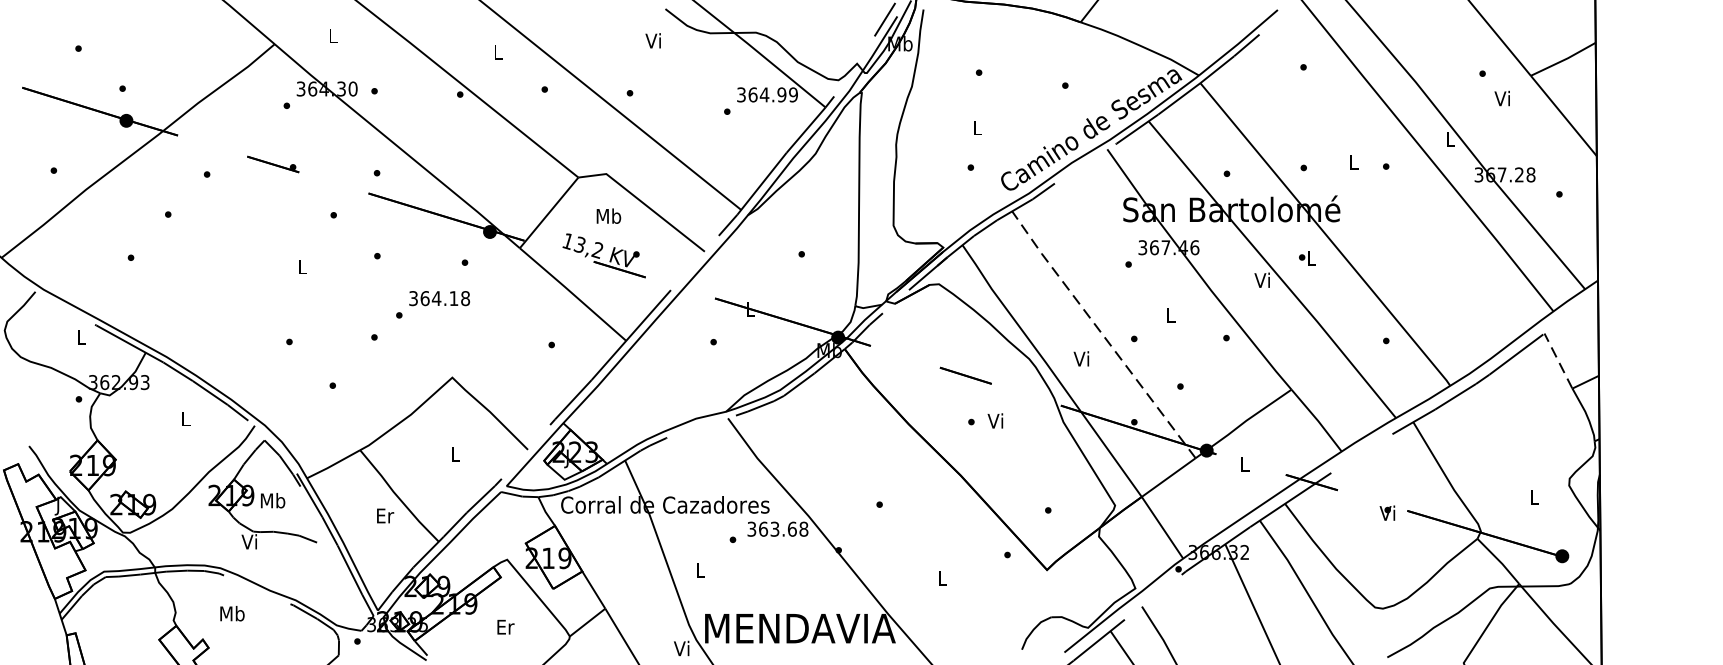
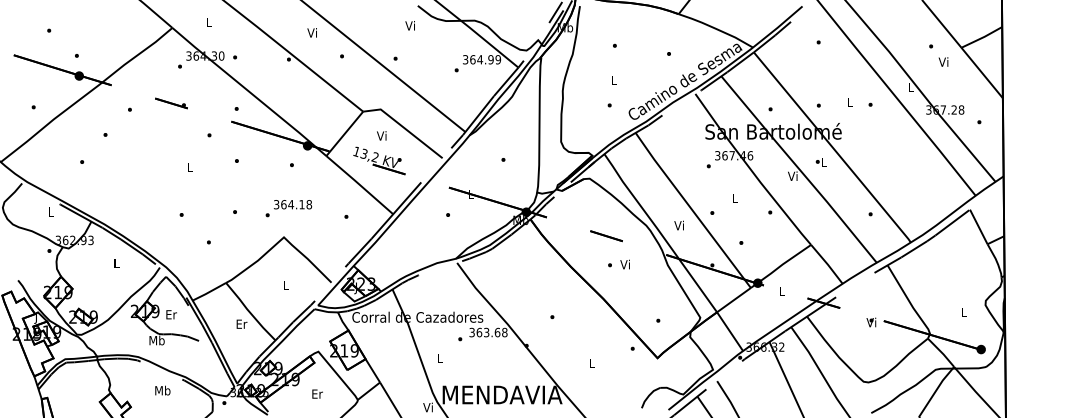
text: (496, 51) -> (311, 32), L -> Vi
text: (607, 215) -> (381, 135), Mb -> Vi
text: (432, 304) -> (288, 208), moved
line: (1102, 333) -> (692, 209), dashed -> solid
line: (1558, 361) -> (978, 227), dashed -> solid
text: (271, 500) -> (170, 314), Mb -> Er
text: (249, 541) -> (156, 340), Vi -> Mb
text: (231, 613) -> (162, 390), moved

